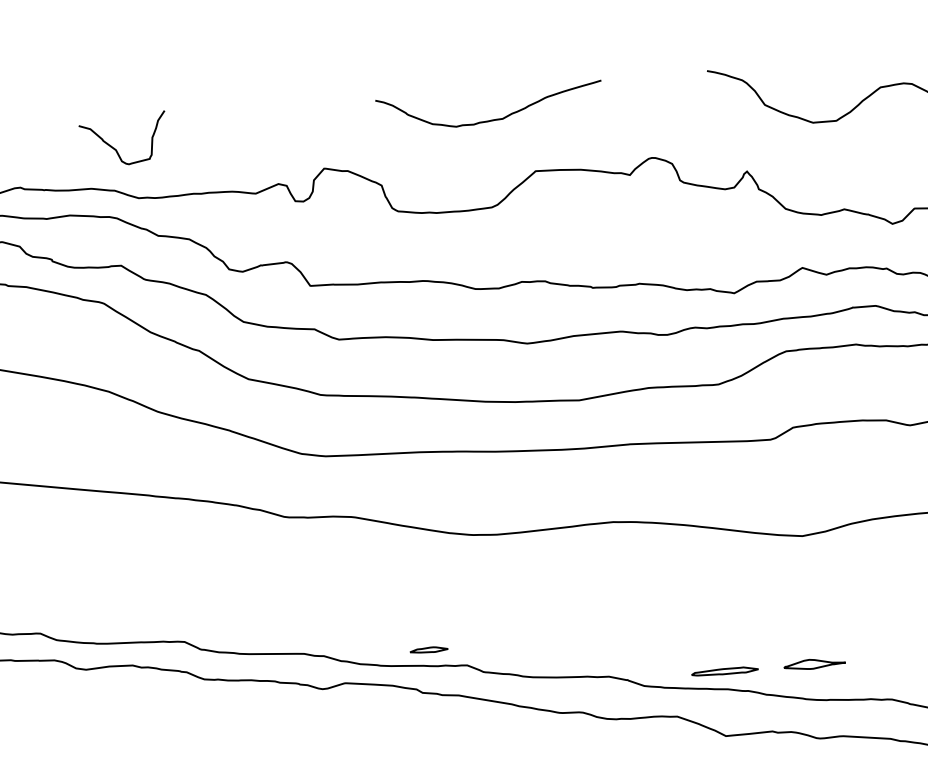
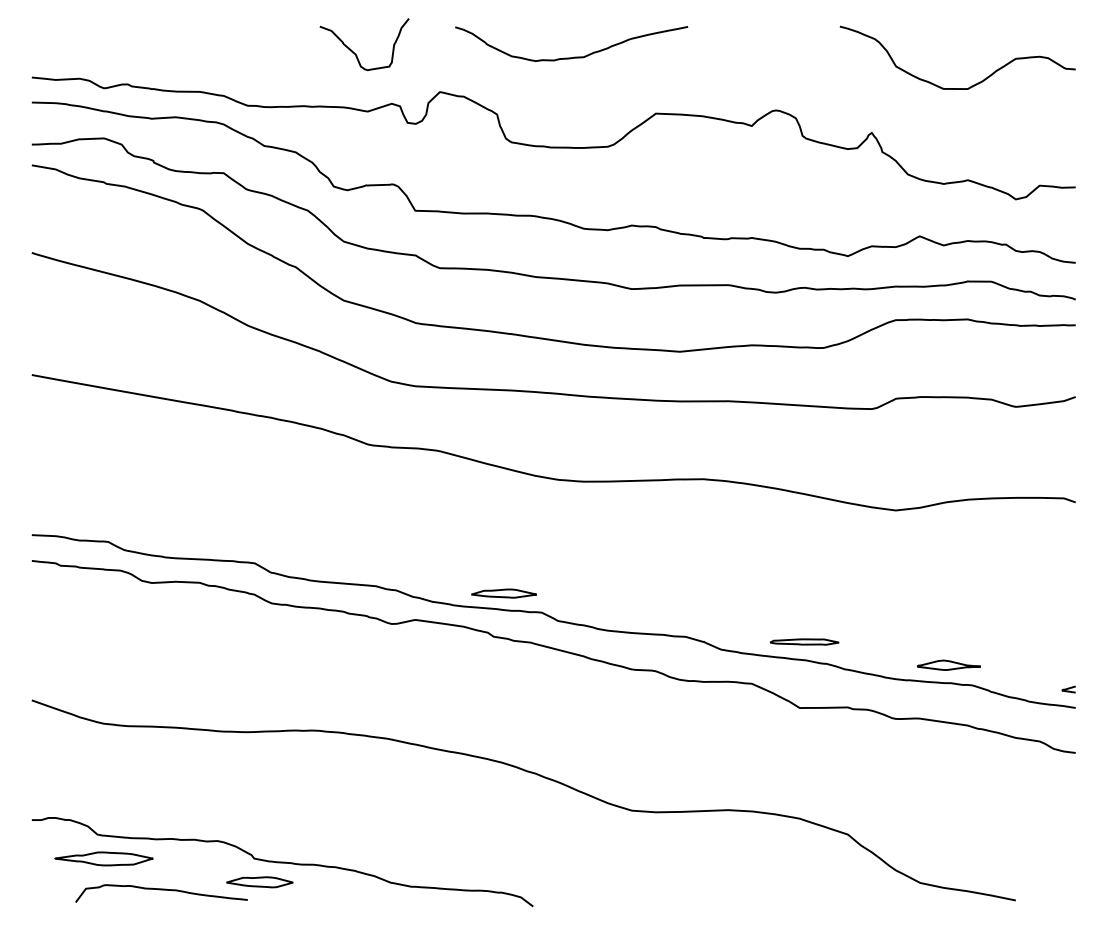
curve: (493, 118) -> (574, 56), moved
curve: (116, 149) -> (356, 53), moved
part: (428, 650) -> (503, 593), size x1.67
part: (814, 663) -> (948, 664), moved

